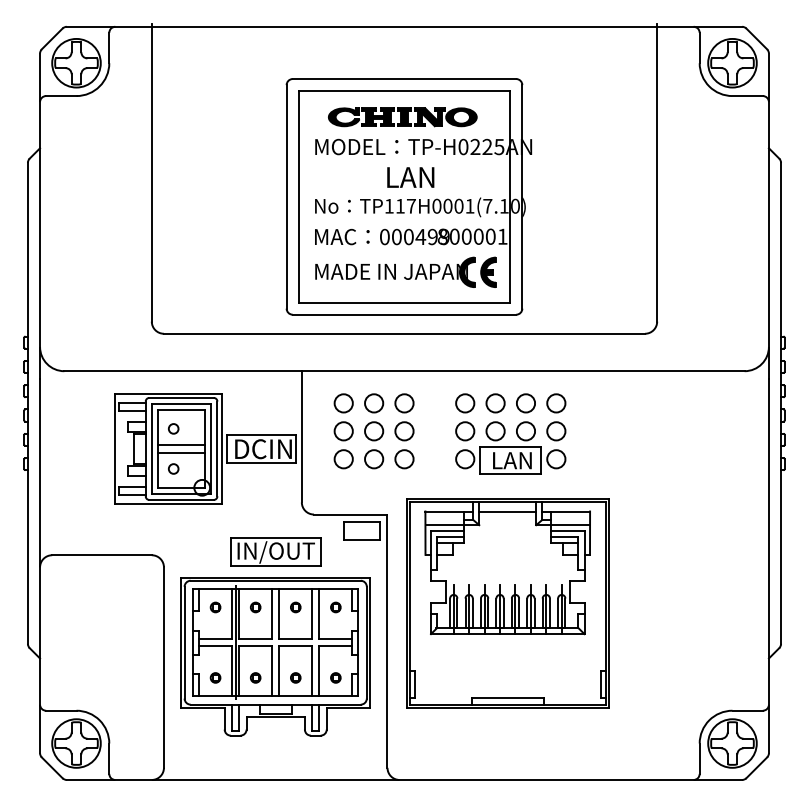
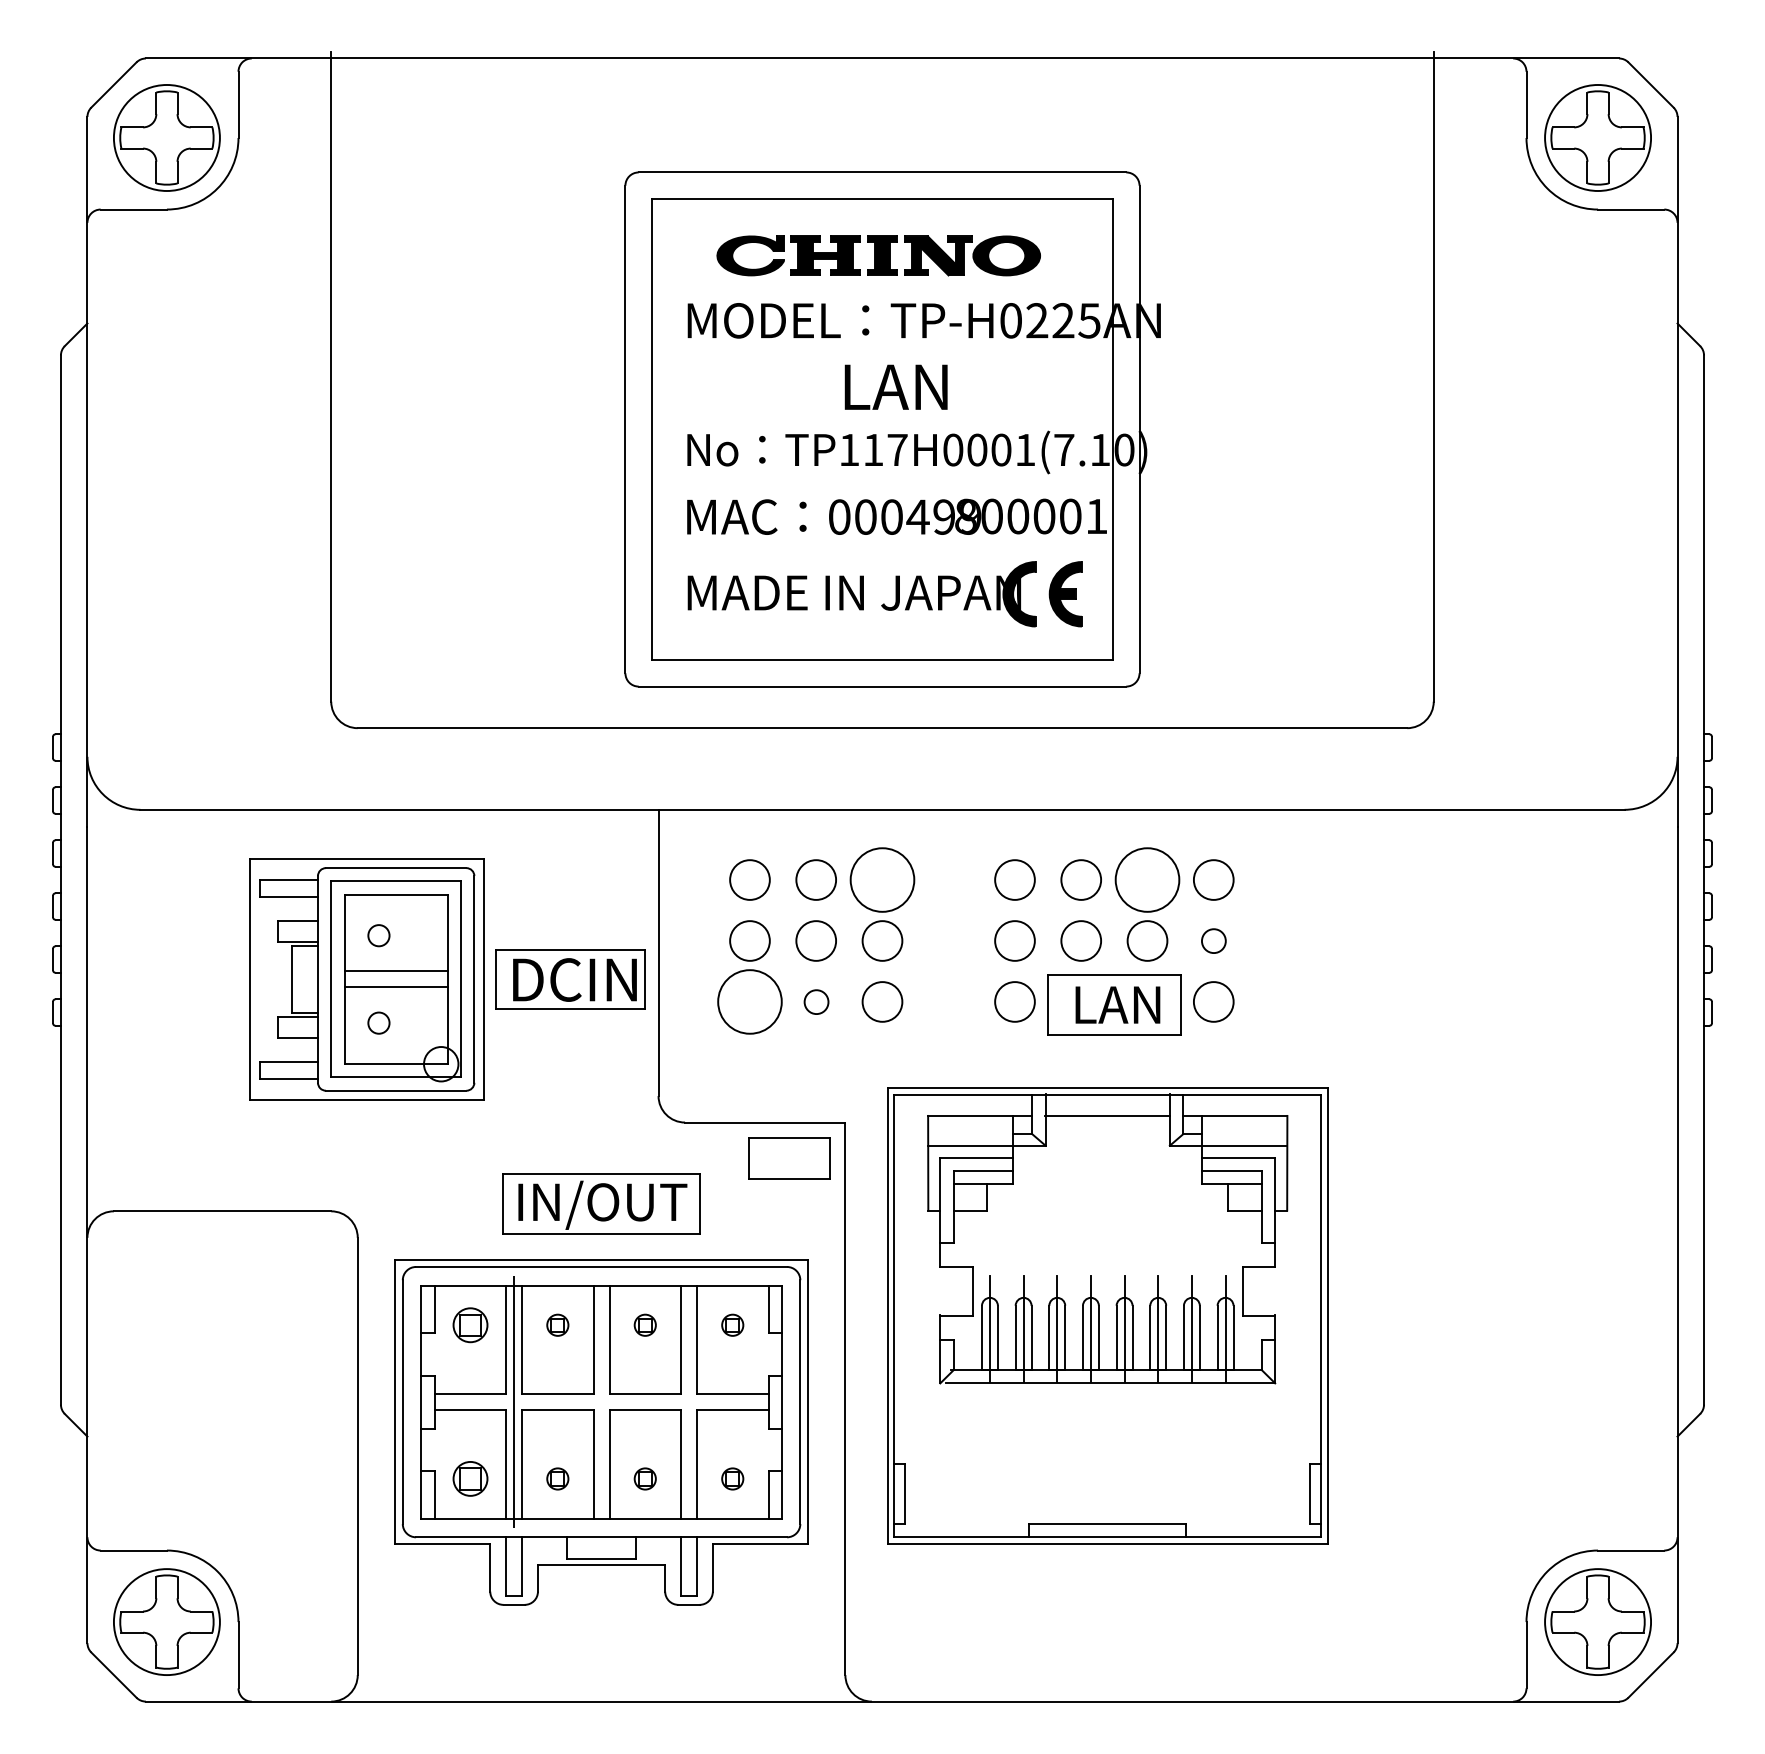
circle: (404, 403) -> (882, 880), size x1.6
circle: (525, 403) -> (1146, 880), size x1.6
circle: (556, 431) -> (1214, 941), size x0.6
circle: (343, 459) -> (749, 1002), size x1.6
circle: (374, 459) -> (817, 1002), size x0.6
part: (215, 607) -> (470, 1325), size x1.6
part: (215, 677) -> (470, 1478), size x1.6

